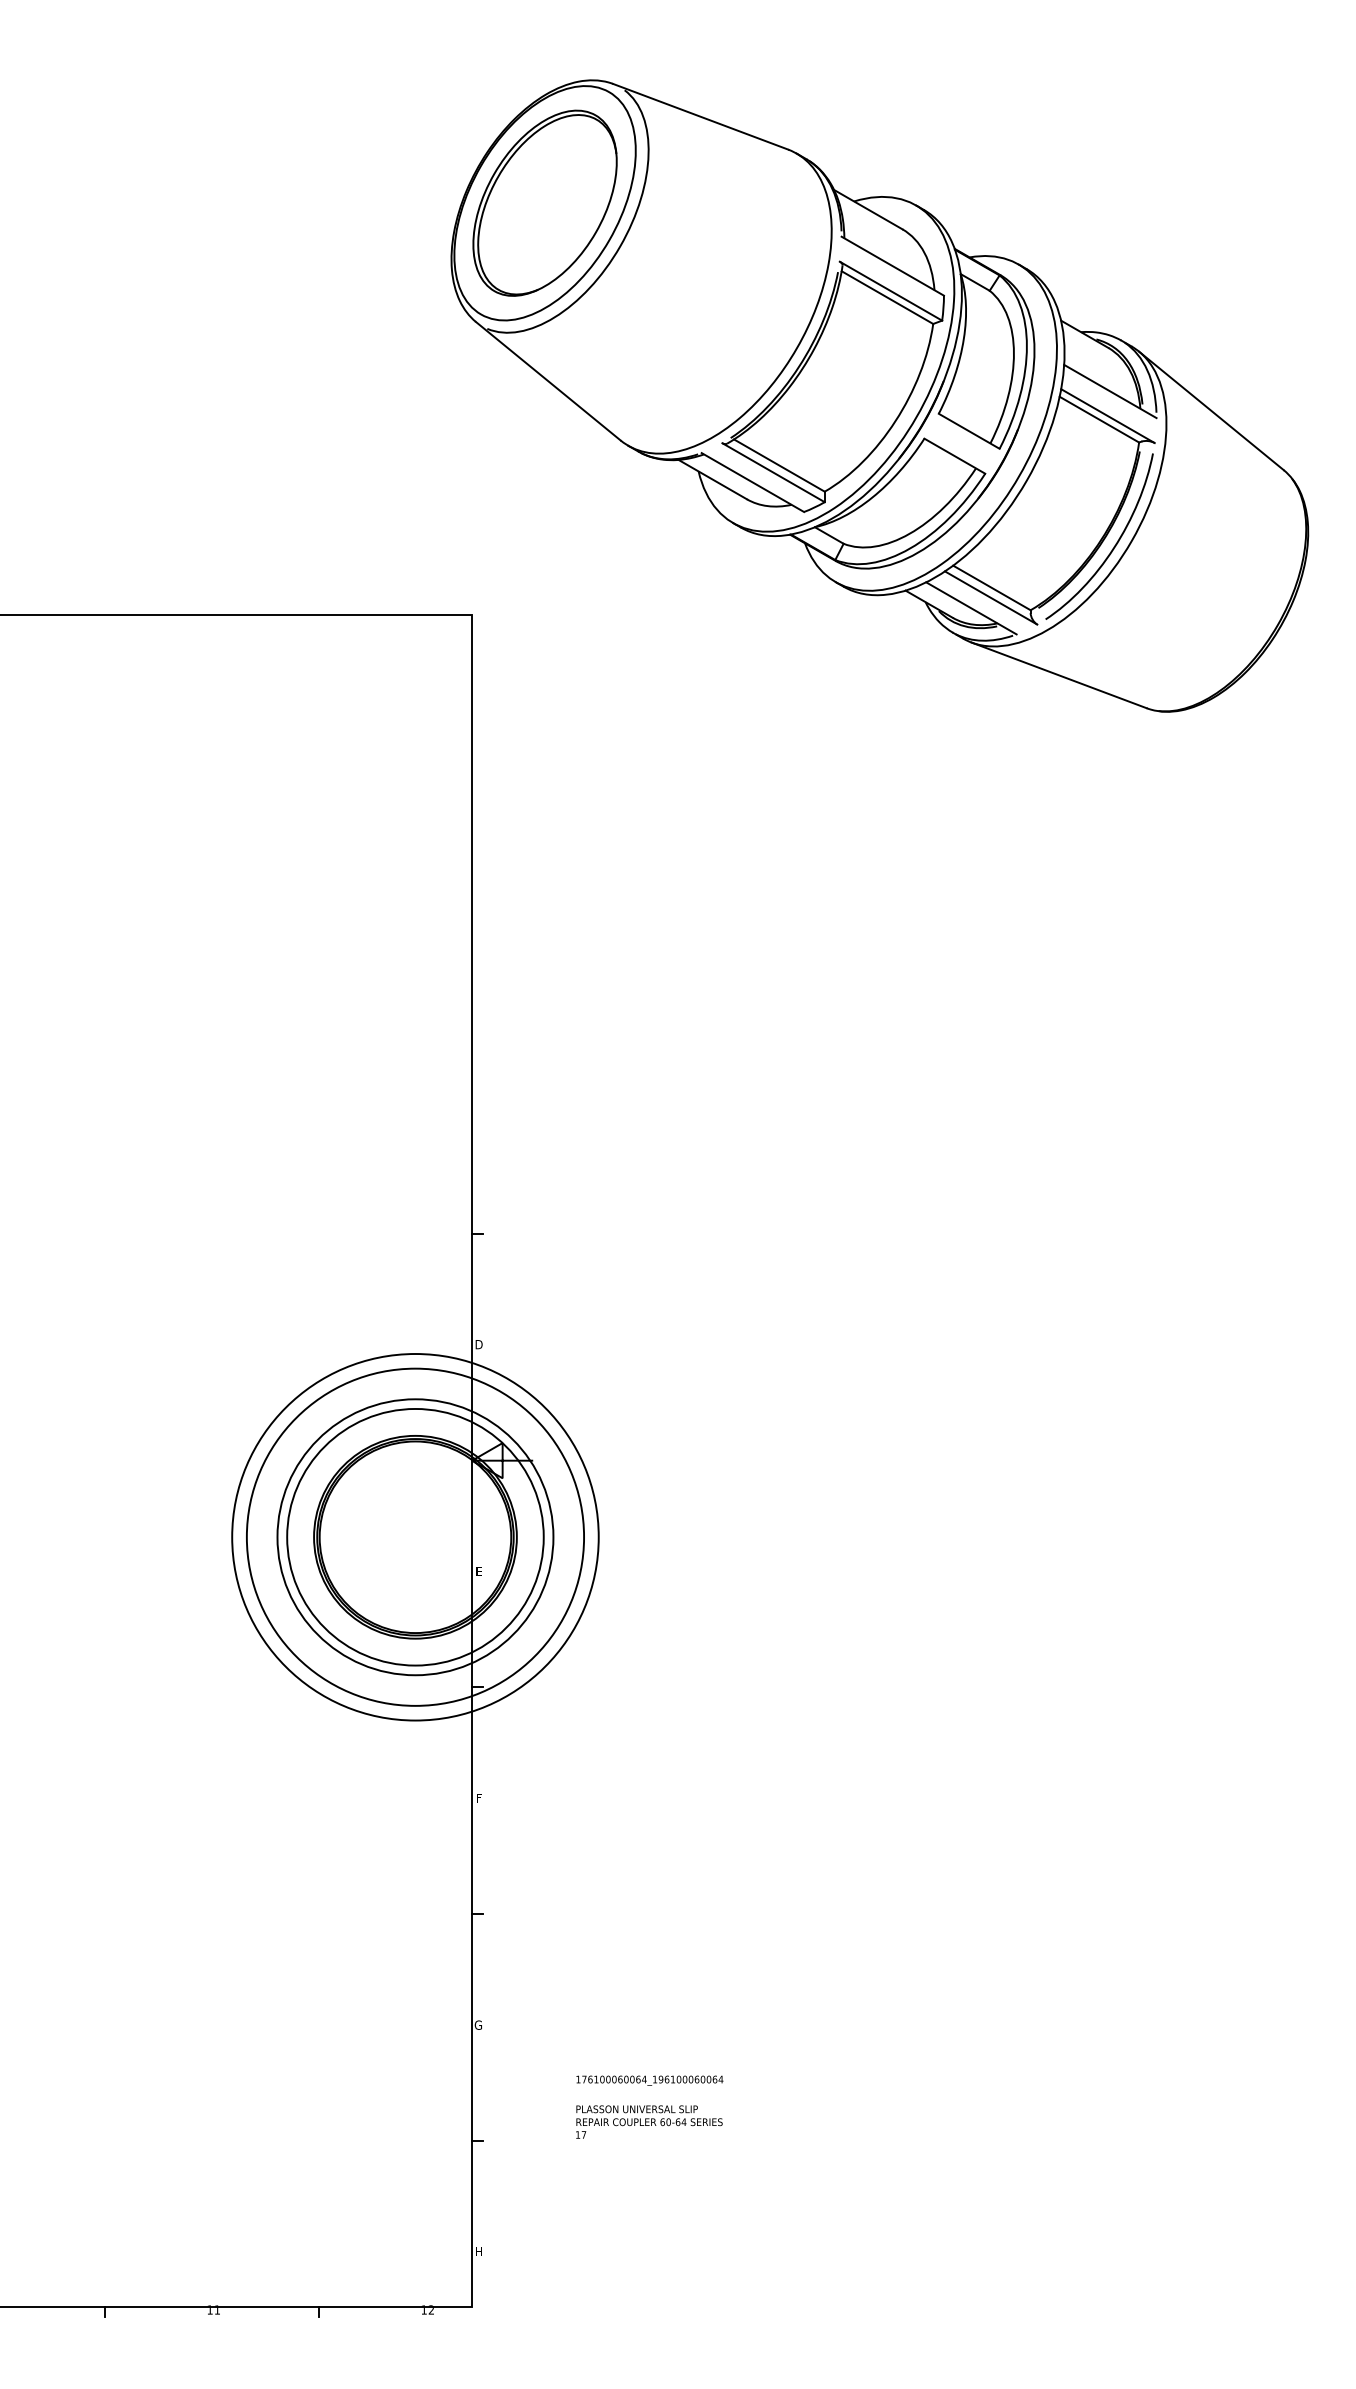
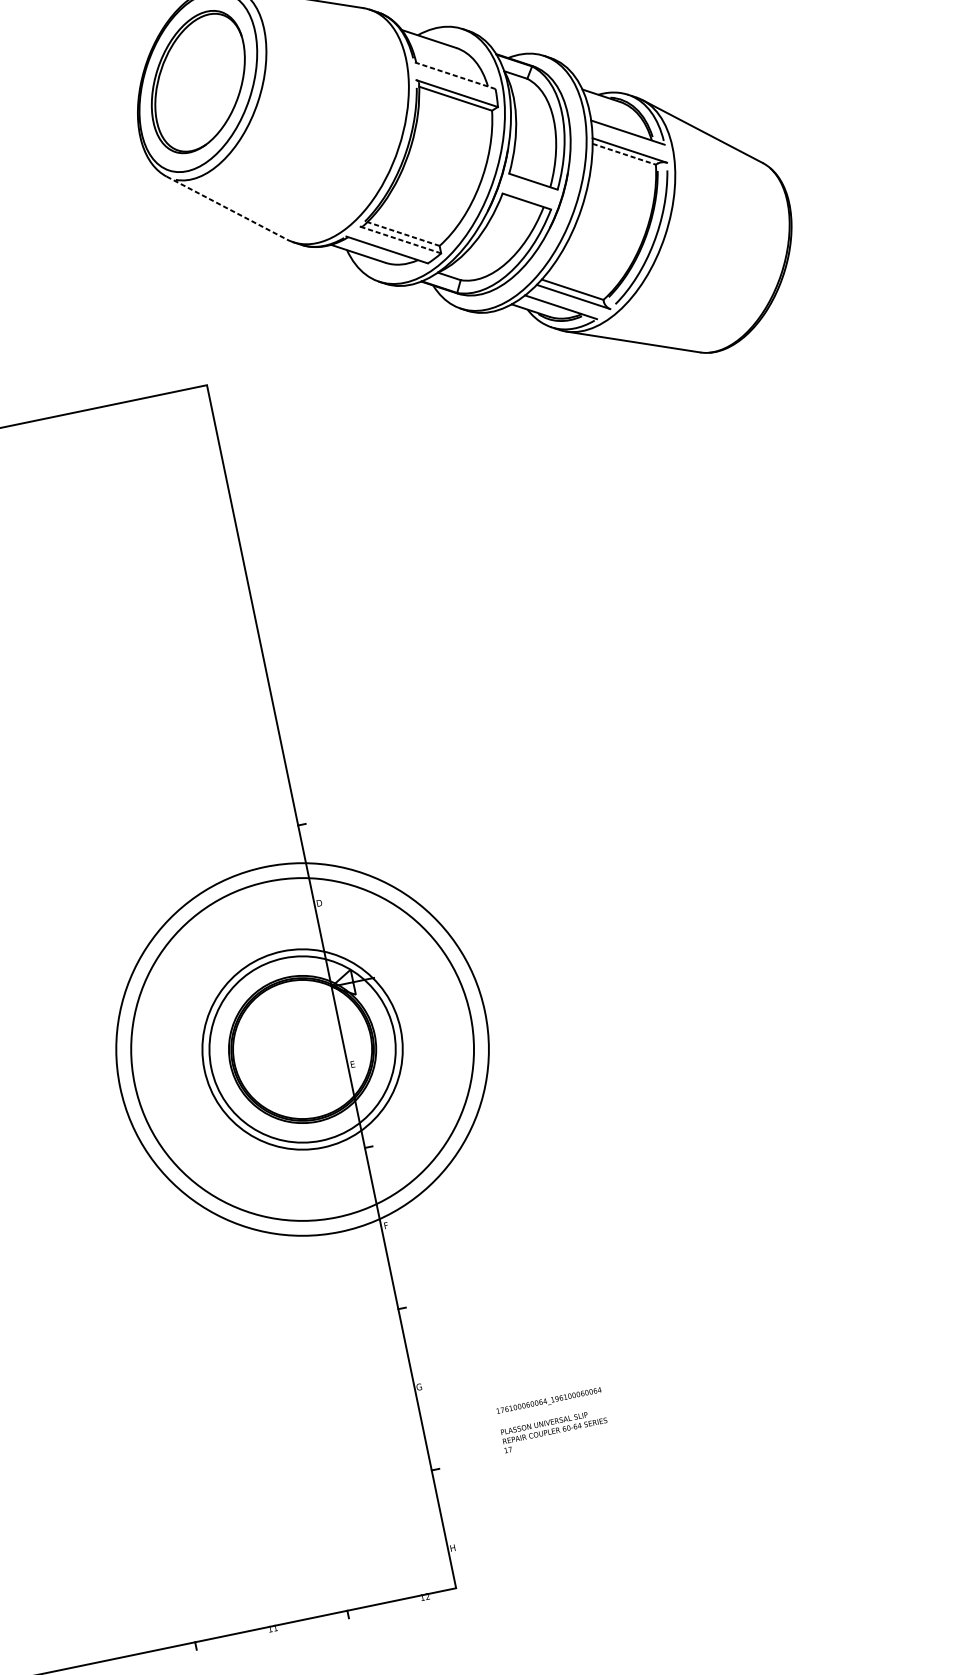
line: (892, 265) -> (454, 75), solid -> dashed
line: (548, 381) -> (227, 208), solid -> dashed
line: (1099, 419) -> (624, 154), solid -> dashed
line: (778, 465) -> (402, 234), solid -> dashed
line: (773, 472) -> (400, 239), solid -> dashed
circle: (415, 1536) -> (302, 1048), size x1.4
circle: (415, 1537) -> (302, 1049), size x1.4

